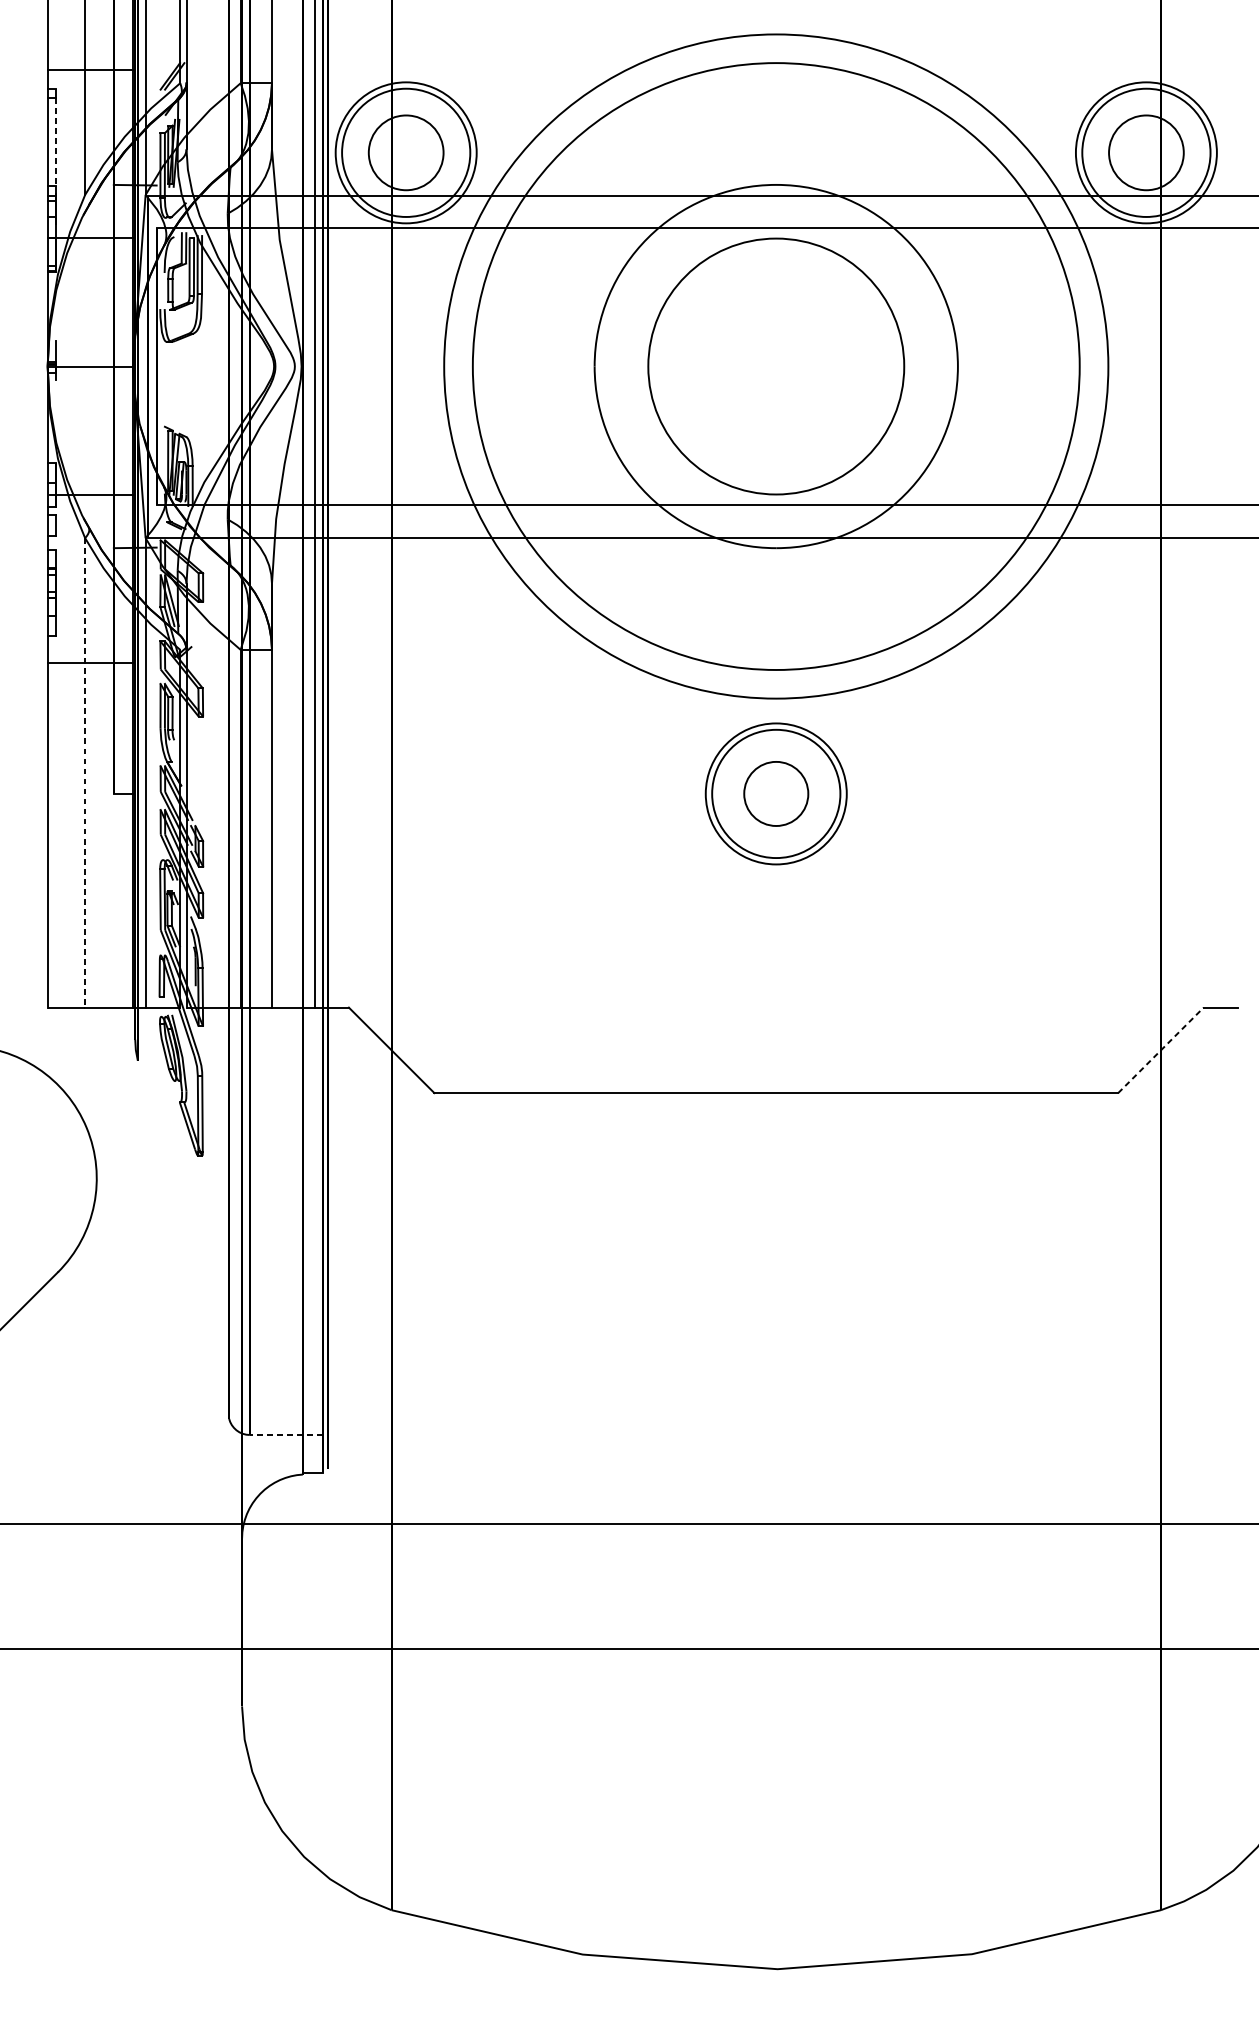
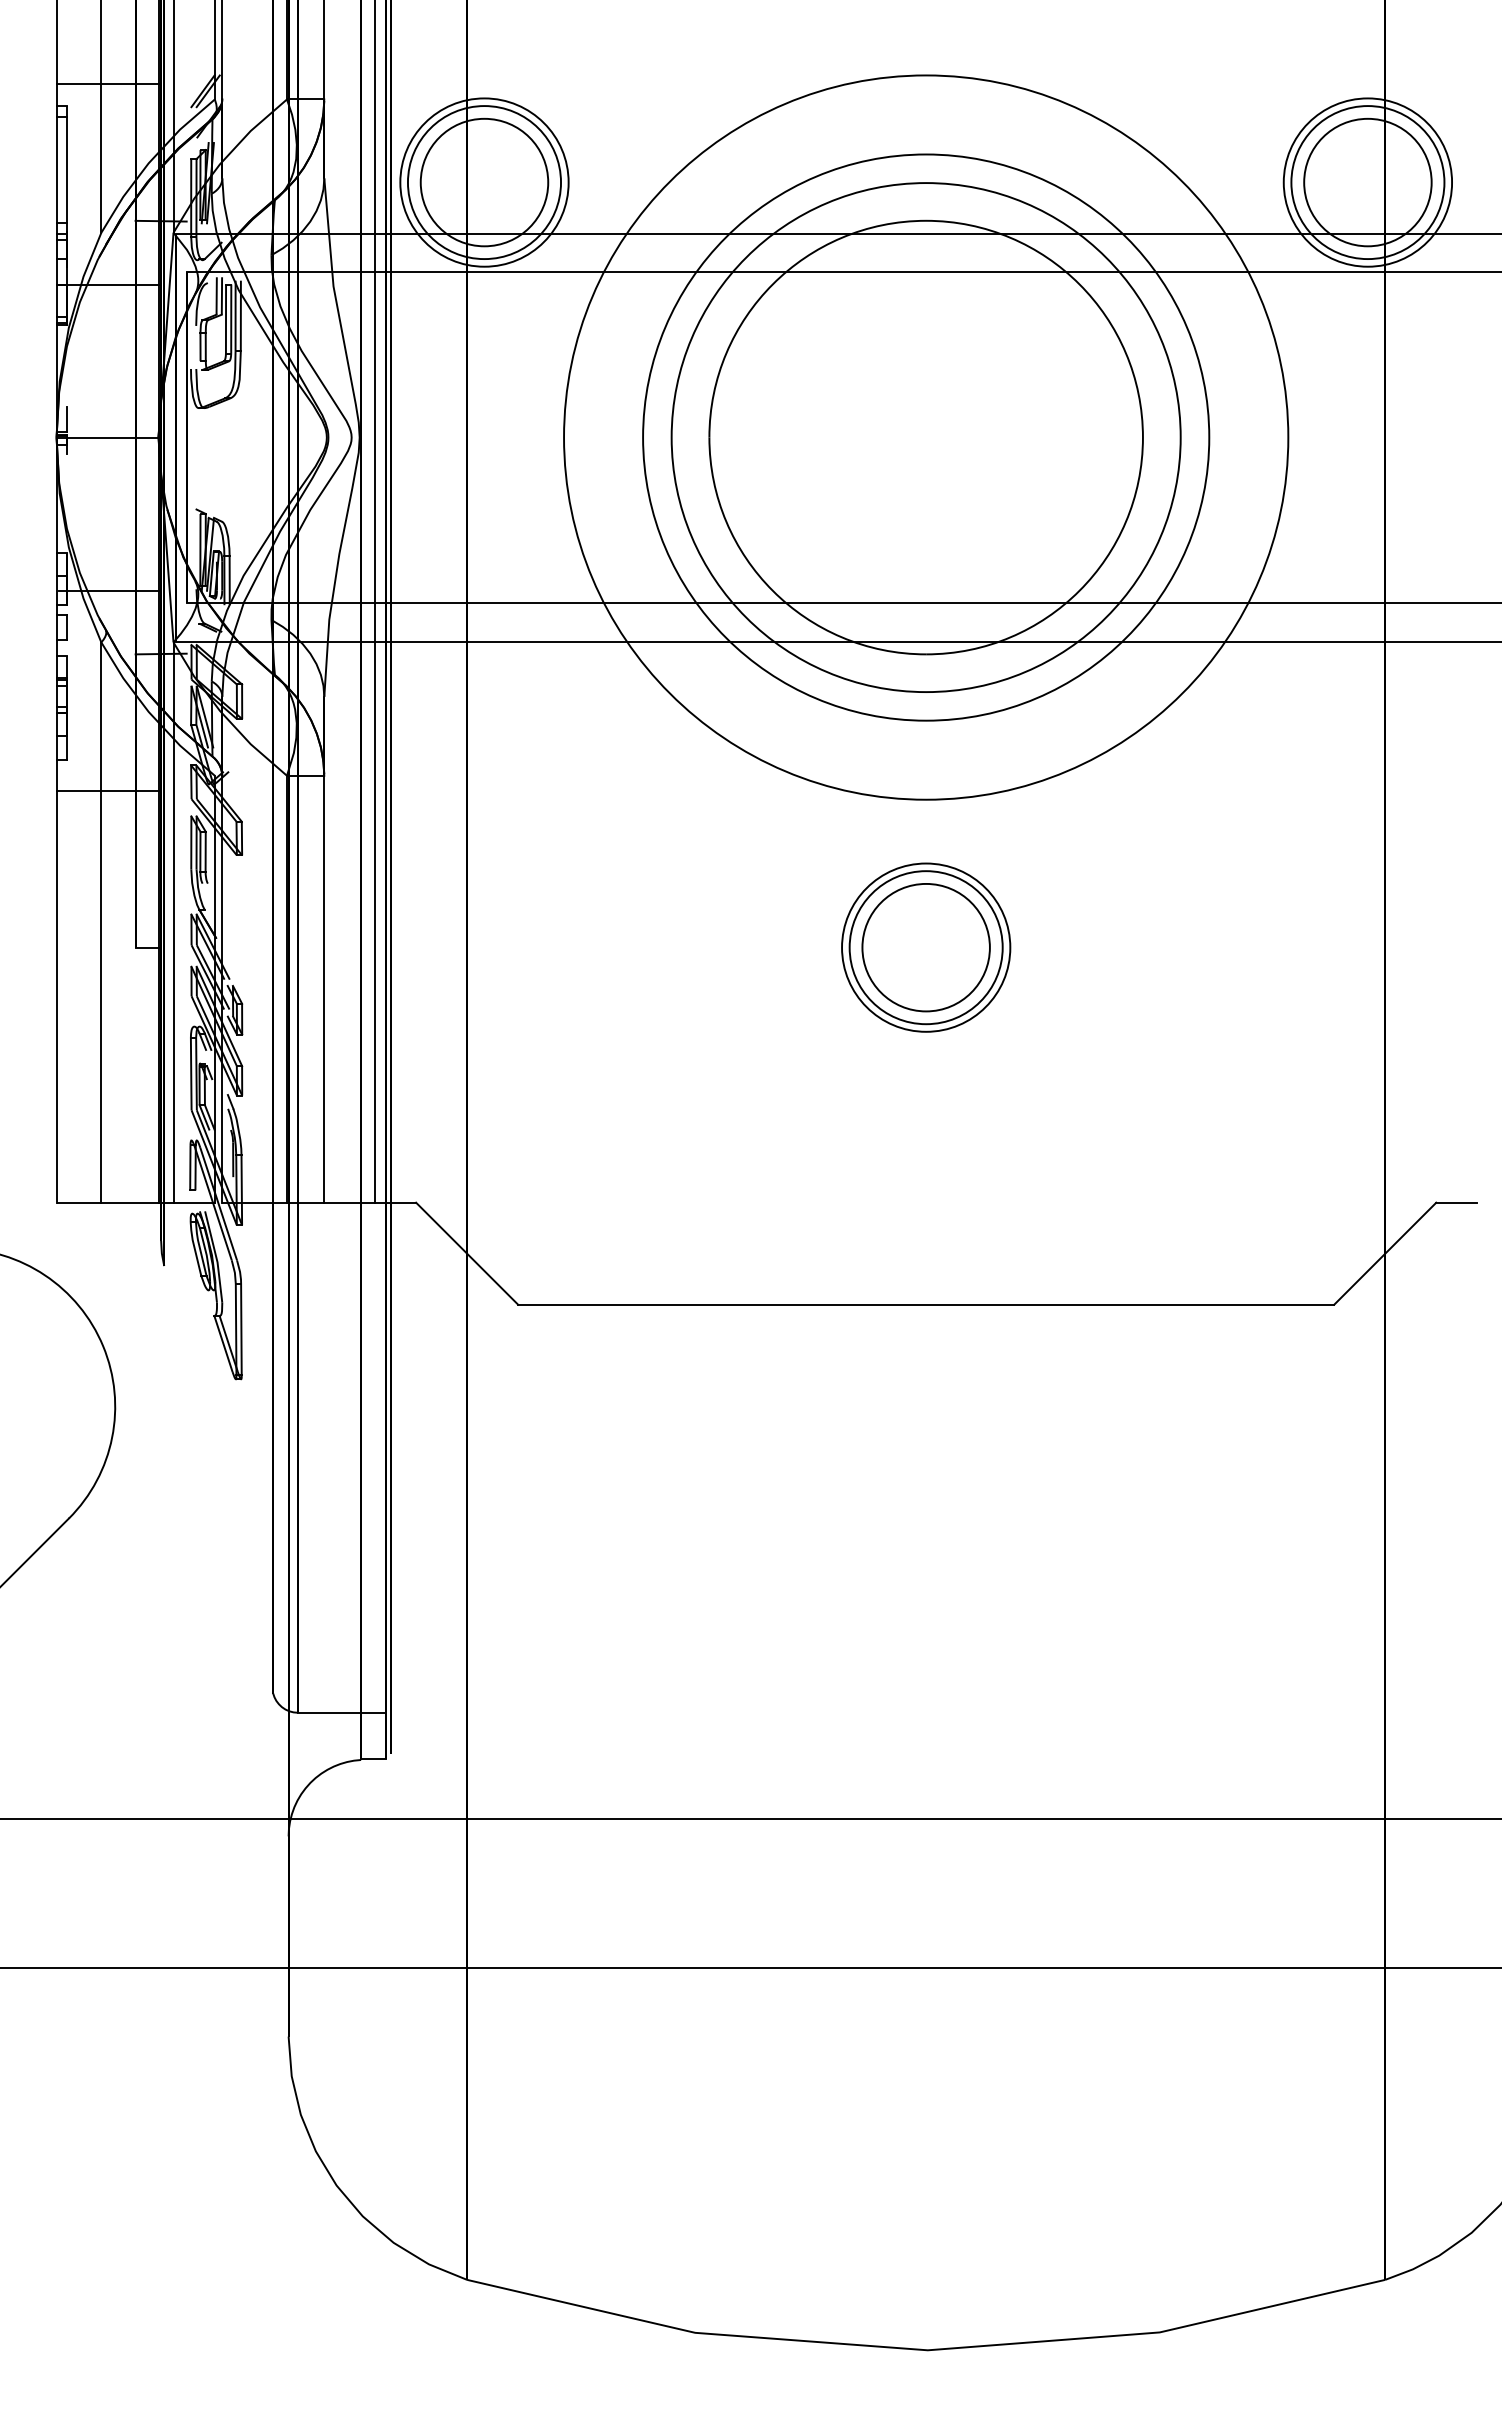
line: (55, 141) -> (66, 169), dashed -> solid
circle: (406, 152) -> (484, 182), size x1.43
circle: (1146, 152) -> (1367, 182), size x1.43
circle: (775, 366) -> (925, 437), size x1.67
circle: (776, 366) -> (926, 437), size x0.71
line: (85, 773) -> (101, 923), dashed -> solid
circle: (775, 793) -> (925, 947), size x1.67
line: (1161, 1050) -> (1385, 1253), dashed -> solid
line: (286, 1434) -> (341, 1712), dashed -> solid

